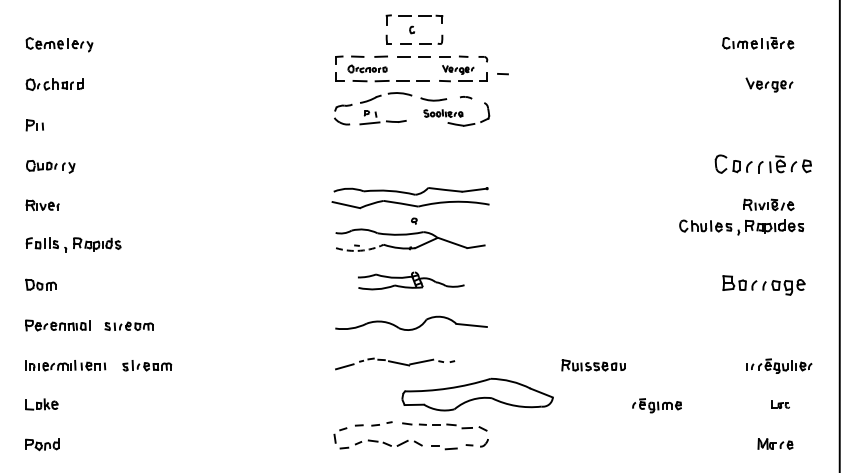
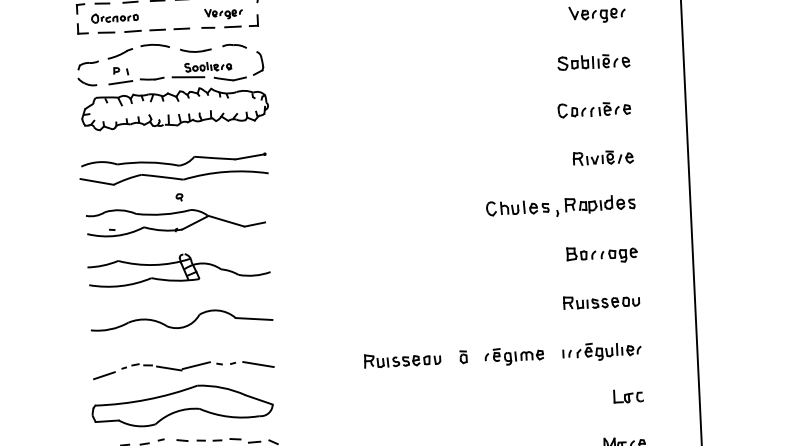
line: (502, 74) -> (276, 16), removed
part: (465, 97) -> (233, 46), size x1.67
line: (426, 121) -> (188, 77), added
part: (764, 124) -> (593, 61), added
part: (413, 146) -> (174, 107), added
part: (763, 164) -> (594, 109), size x0.62
part: (741, 227) -> (560, 207), moved
arc: (360, 250) -> (116, 235), dashed -> solid
part: (411, 280) -> (179, 268), size x1.43
part: (764, 285) -> (602, 254), size x0.71
part: (761, 324) -> (601, 301), added
line: (473, 363) -> (258, 364), added
part: (644, 365) -> (463, 357), added
part: (779, 365) -> (602, 350), moved
part: (477, 394) -> (182, 405), moved
part: (780, 404) -> (628, 396), size x1.43
part: (656, 405) -> (513, 356), moved

